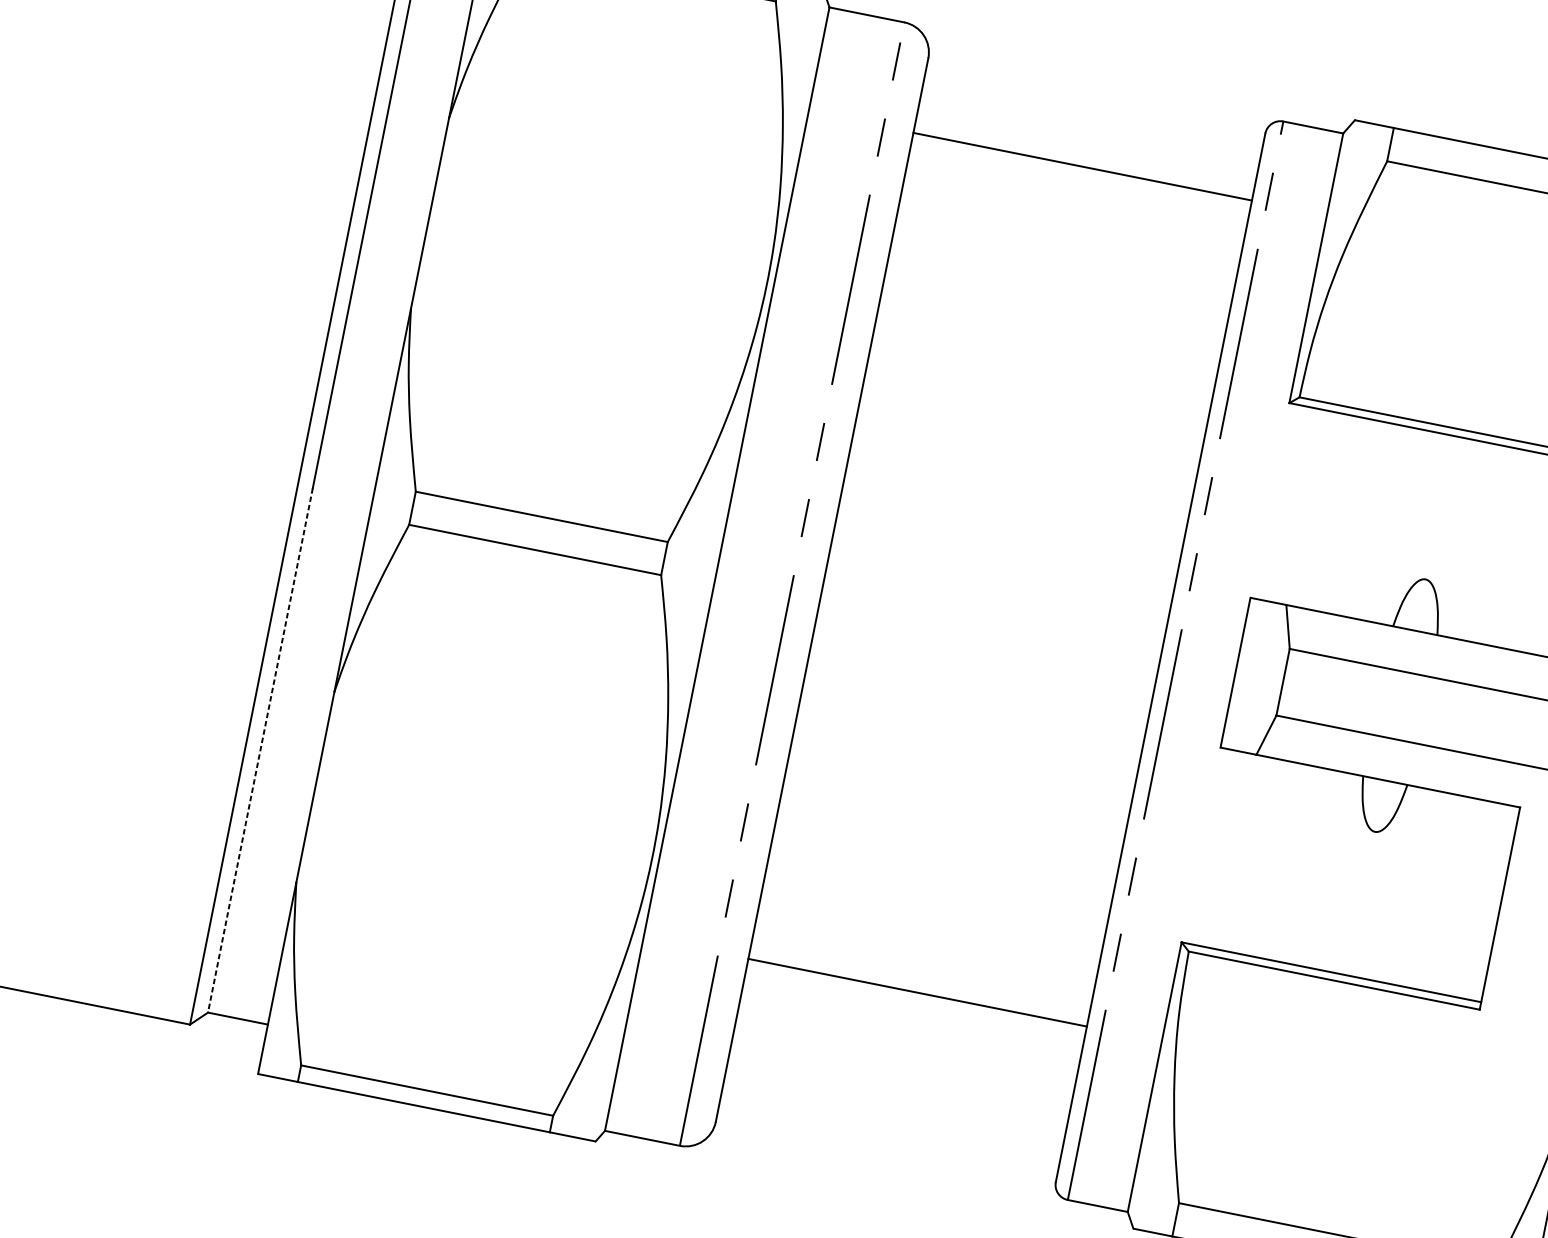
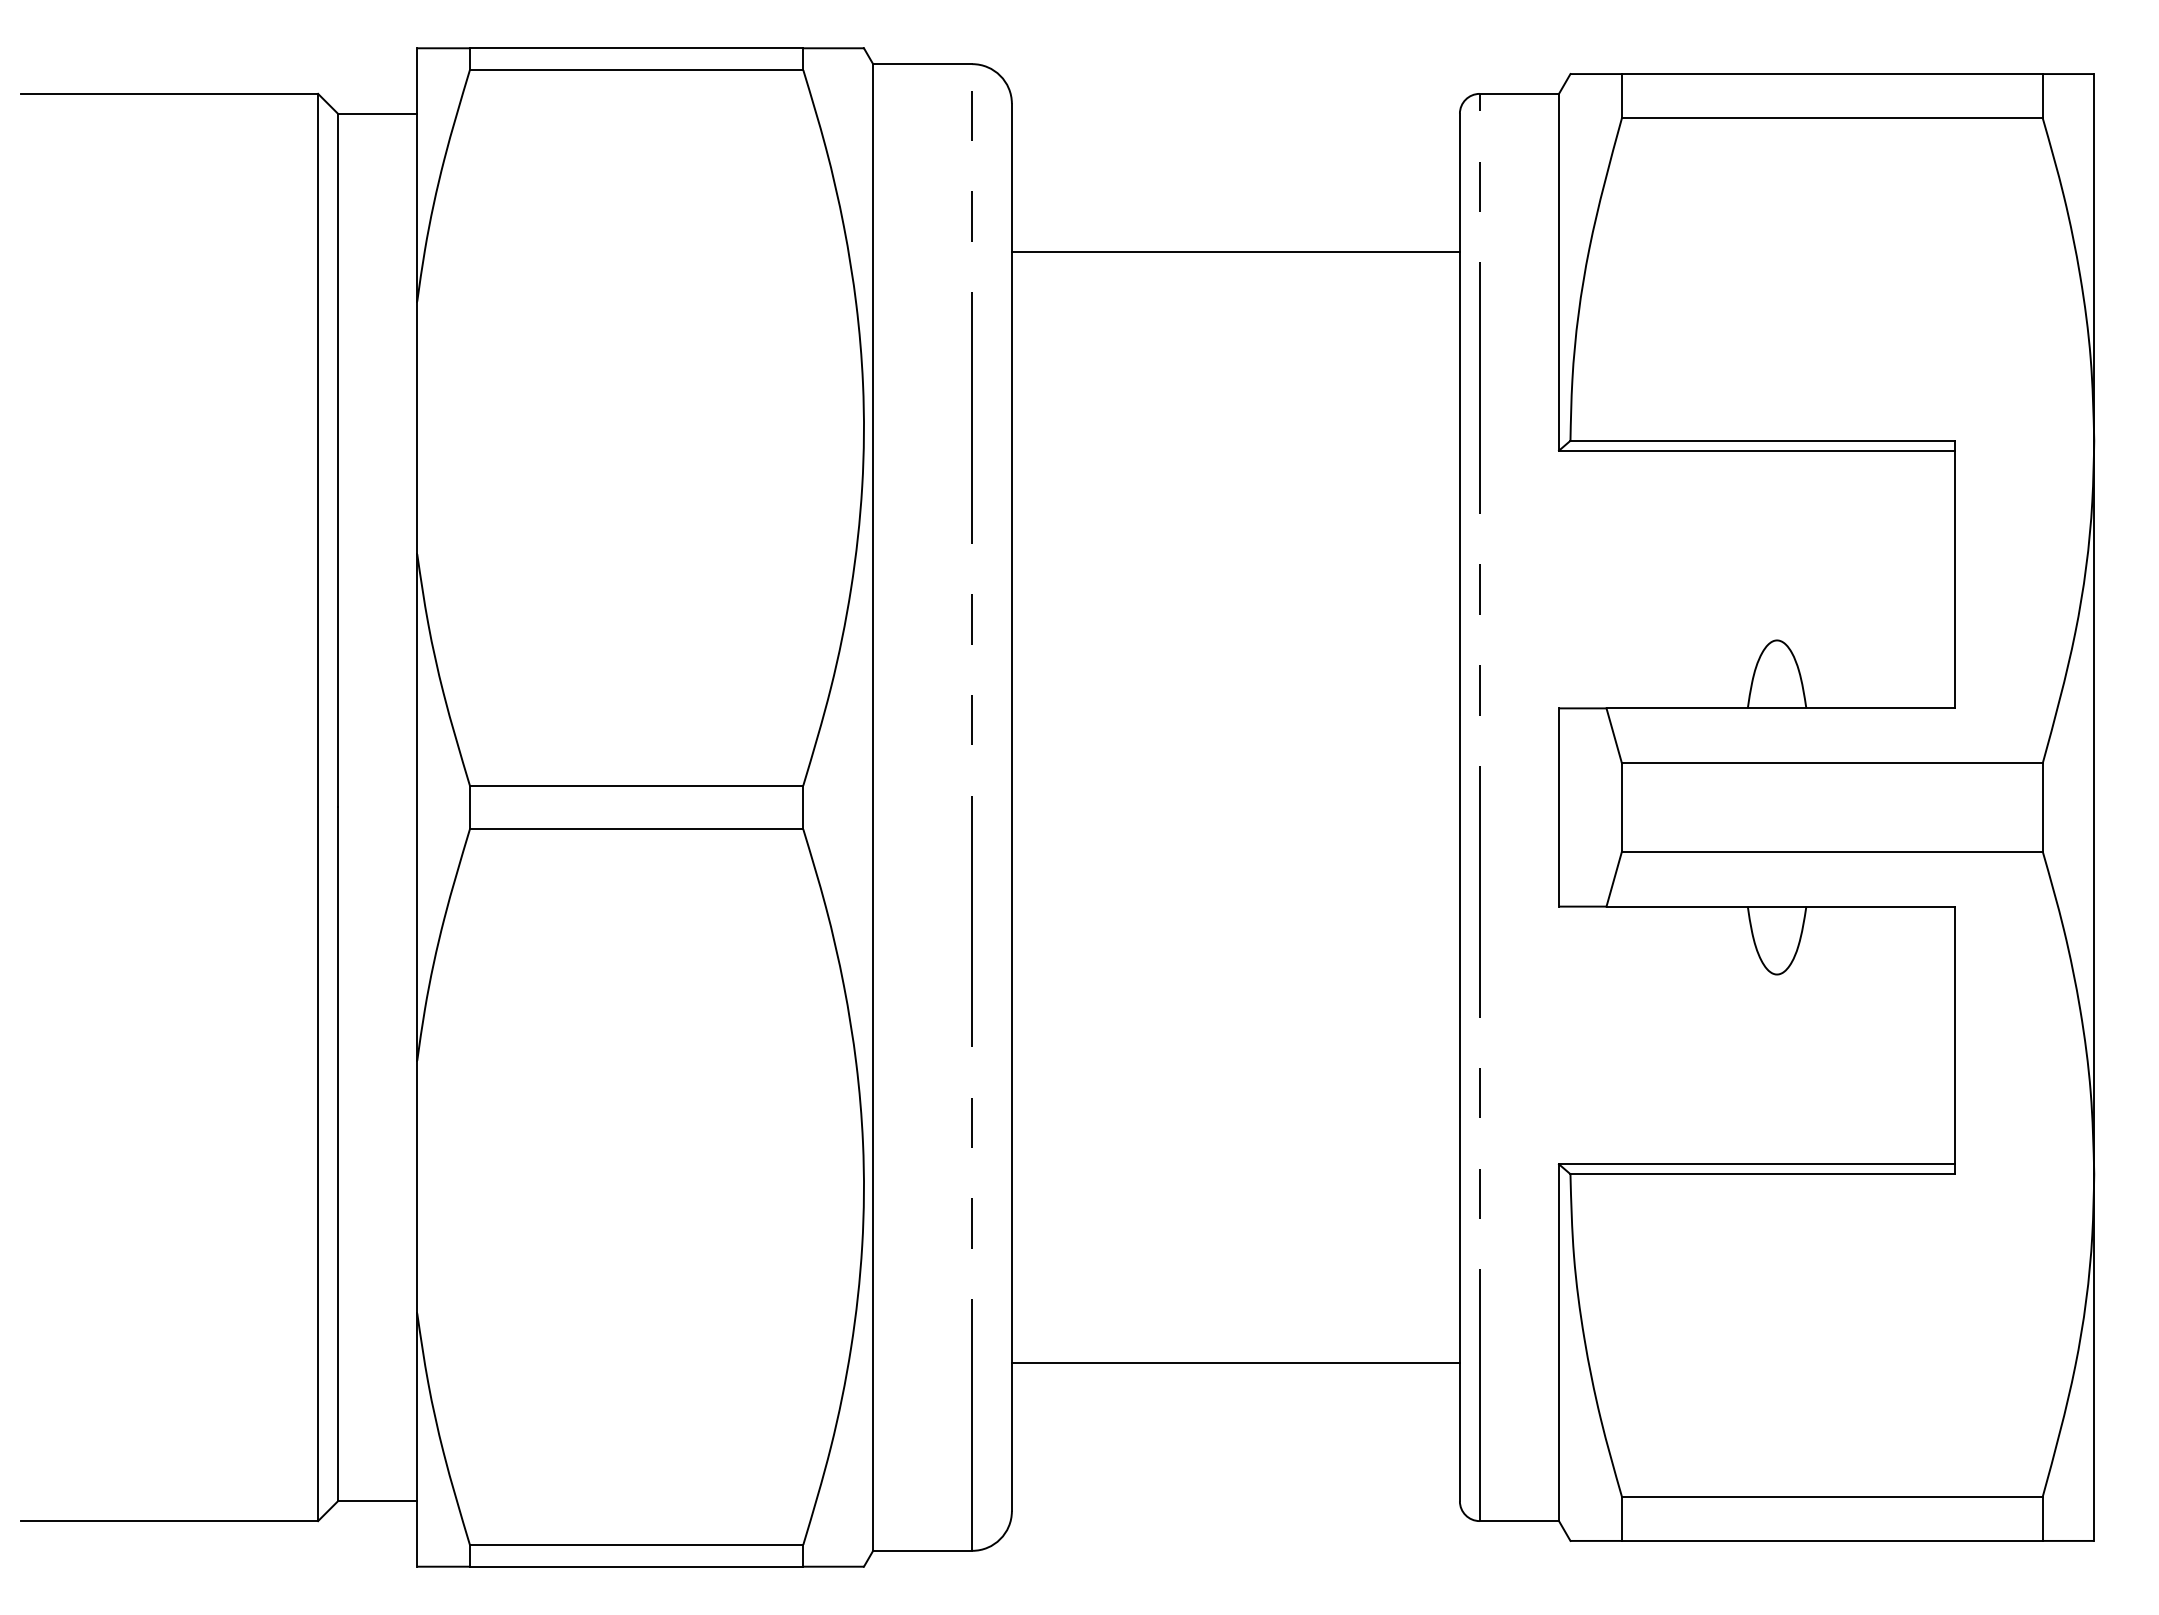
line: (1082, 166) -> (1235, 252), moved
line: (260, 750) -> (337, 1154), dashed -> solid
line: (917, 992) -> (1235, 1362), moved

